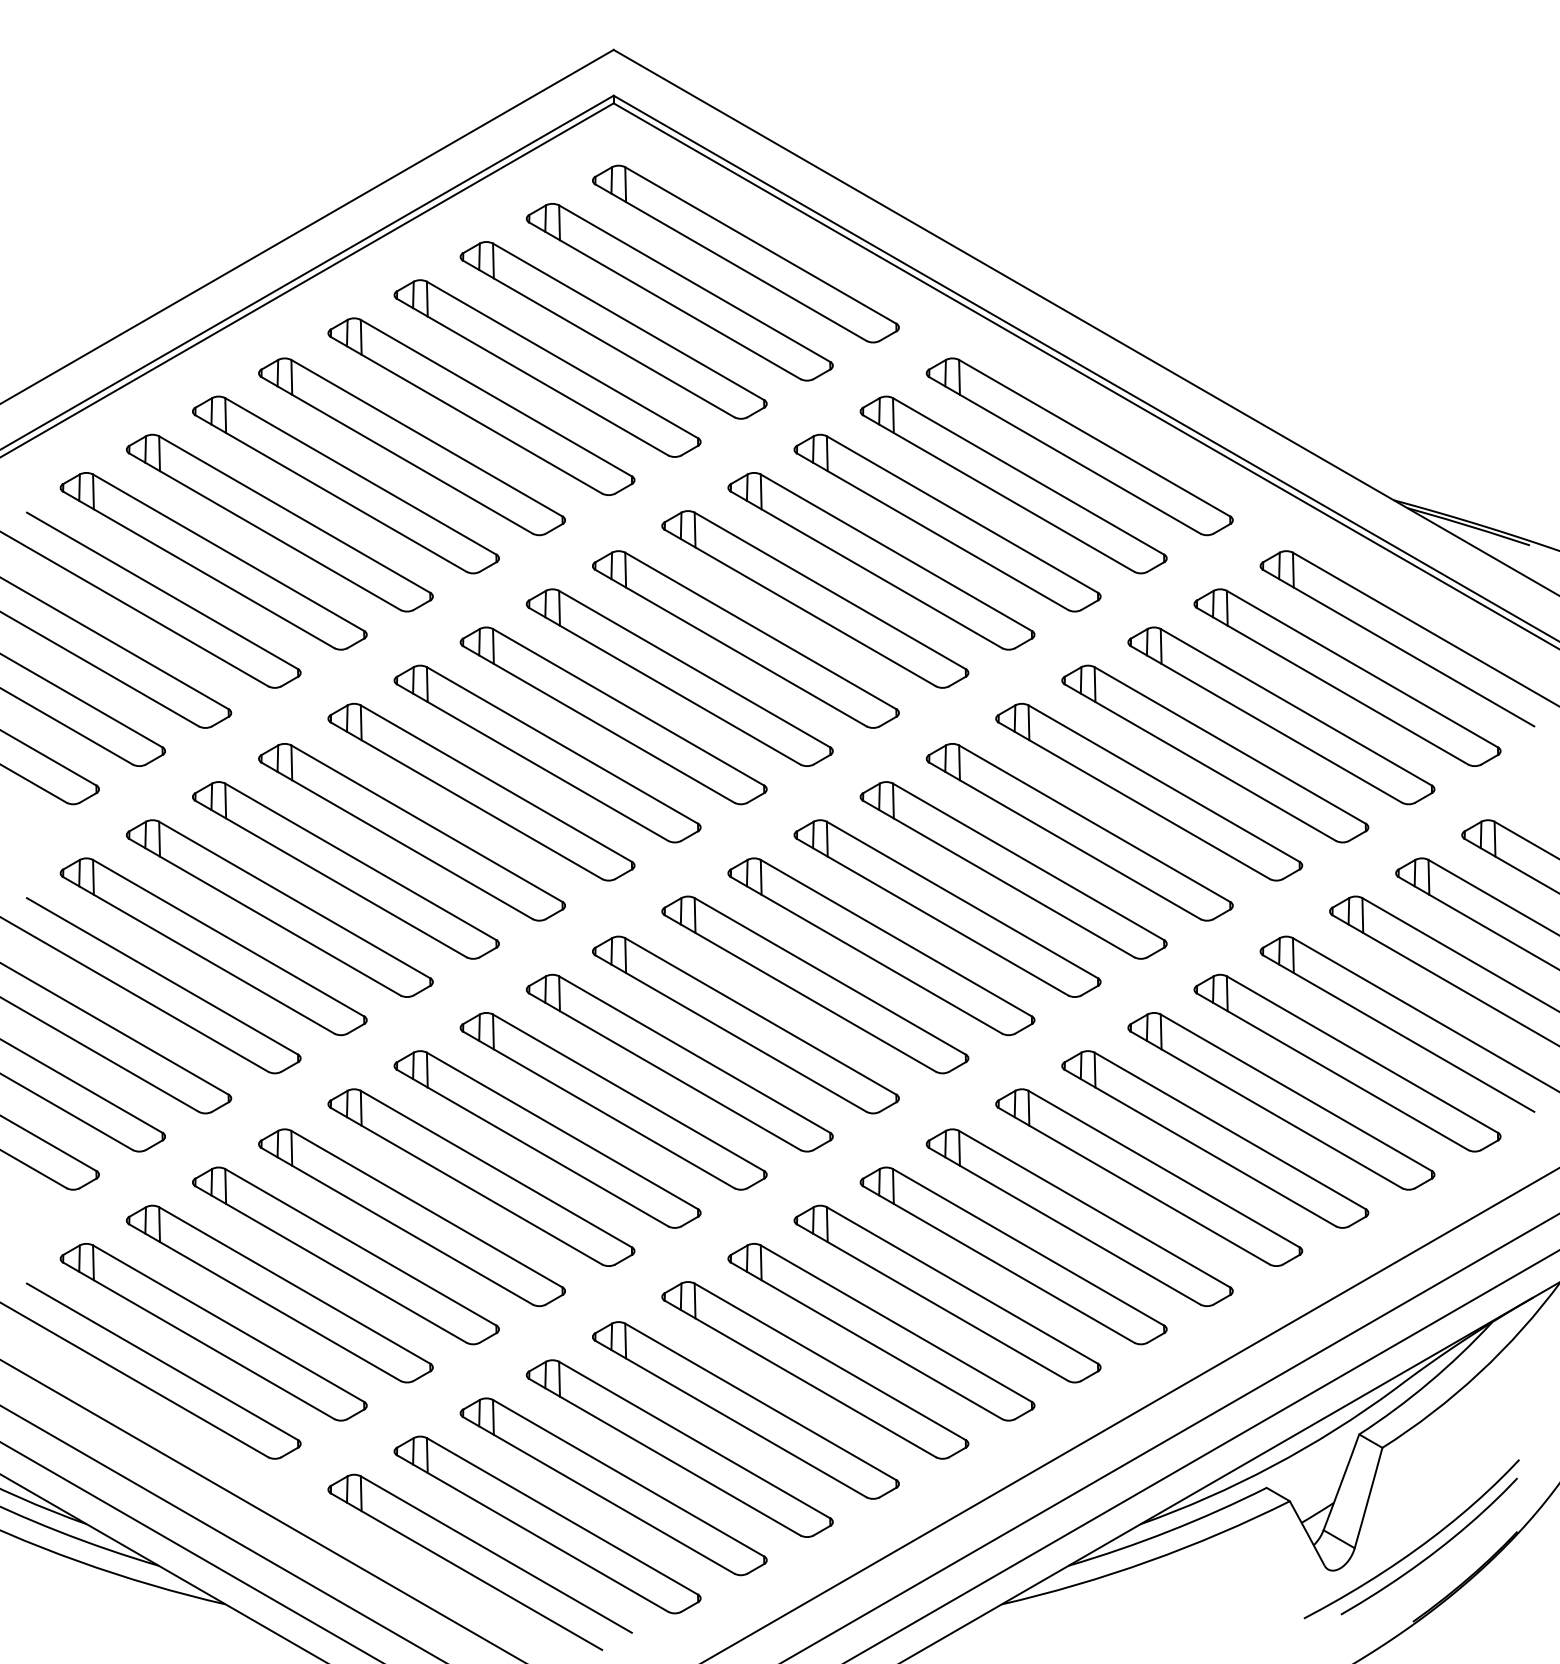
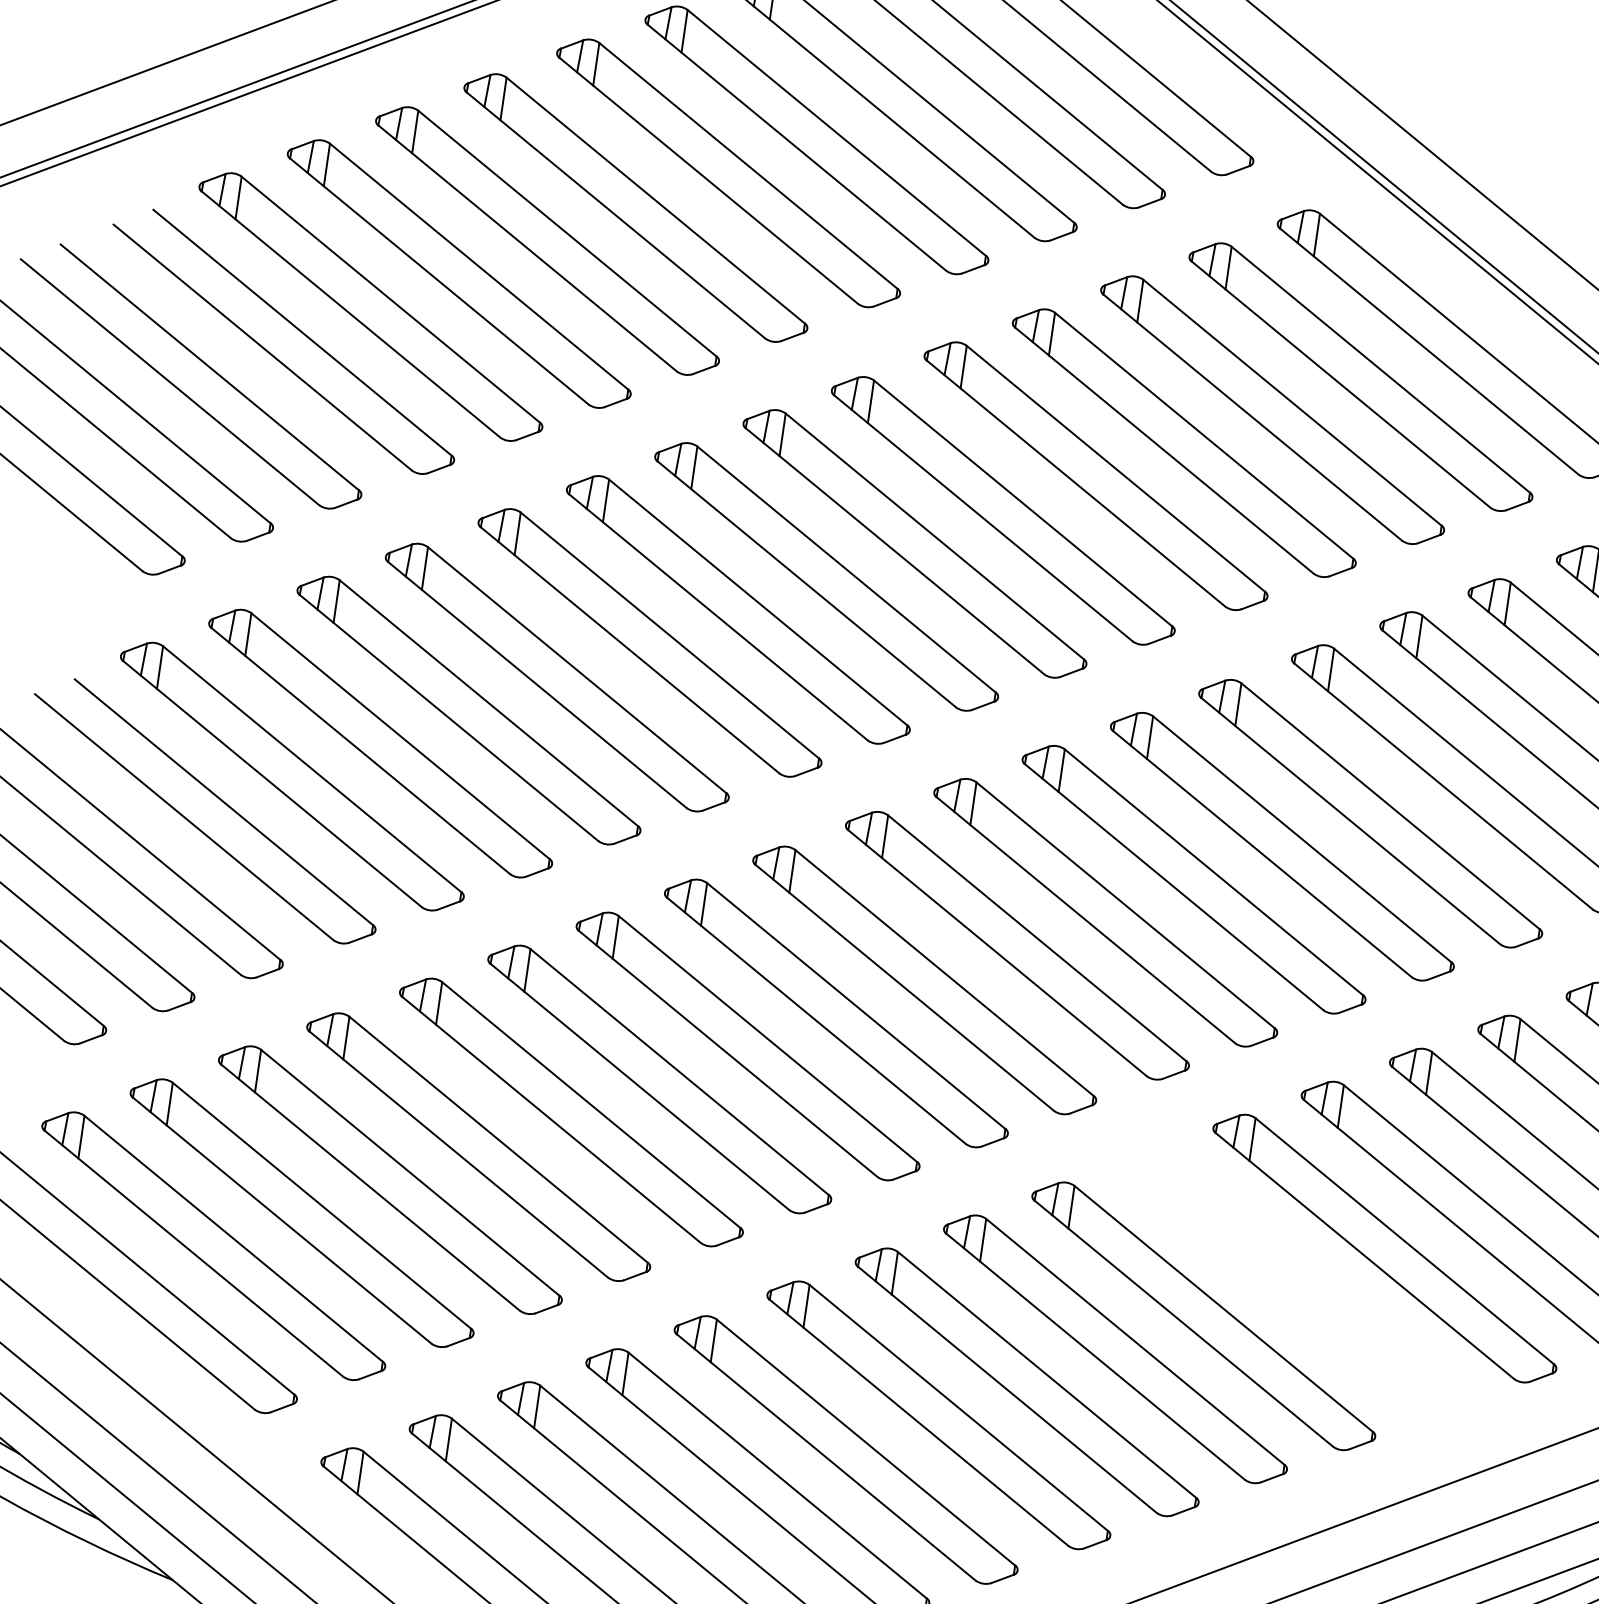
part: (1079, 1217) -> (1291, 1282), removed

